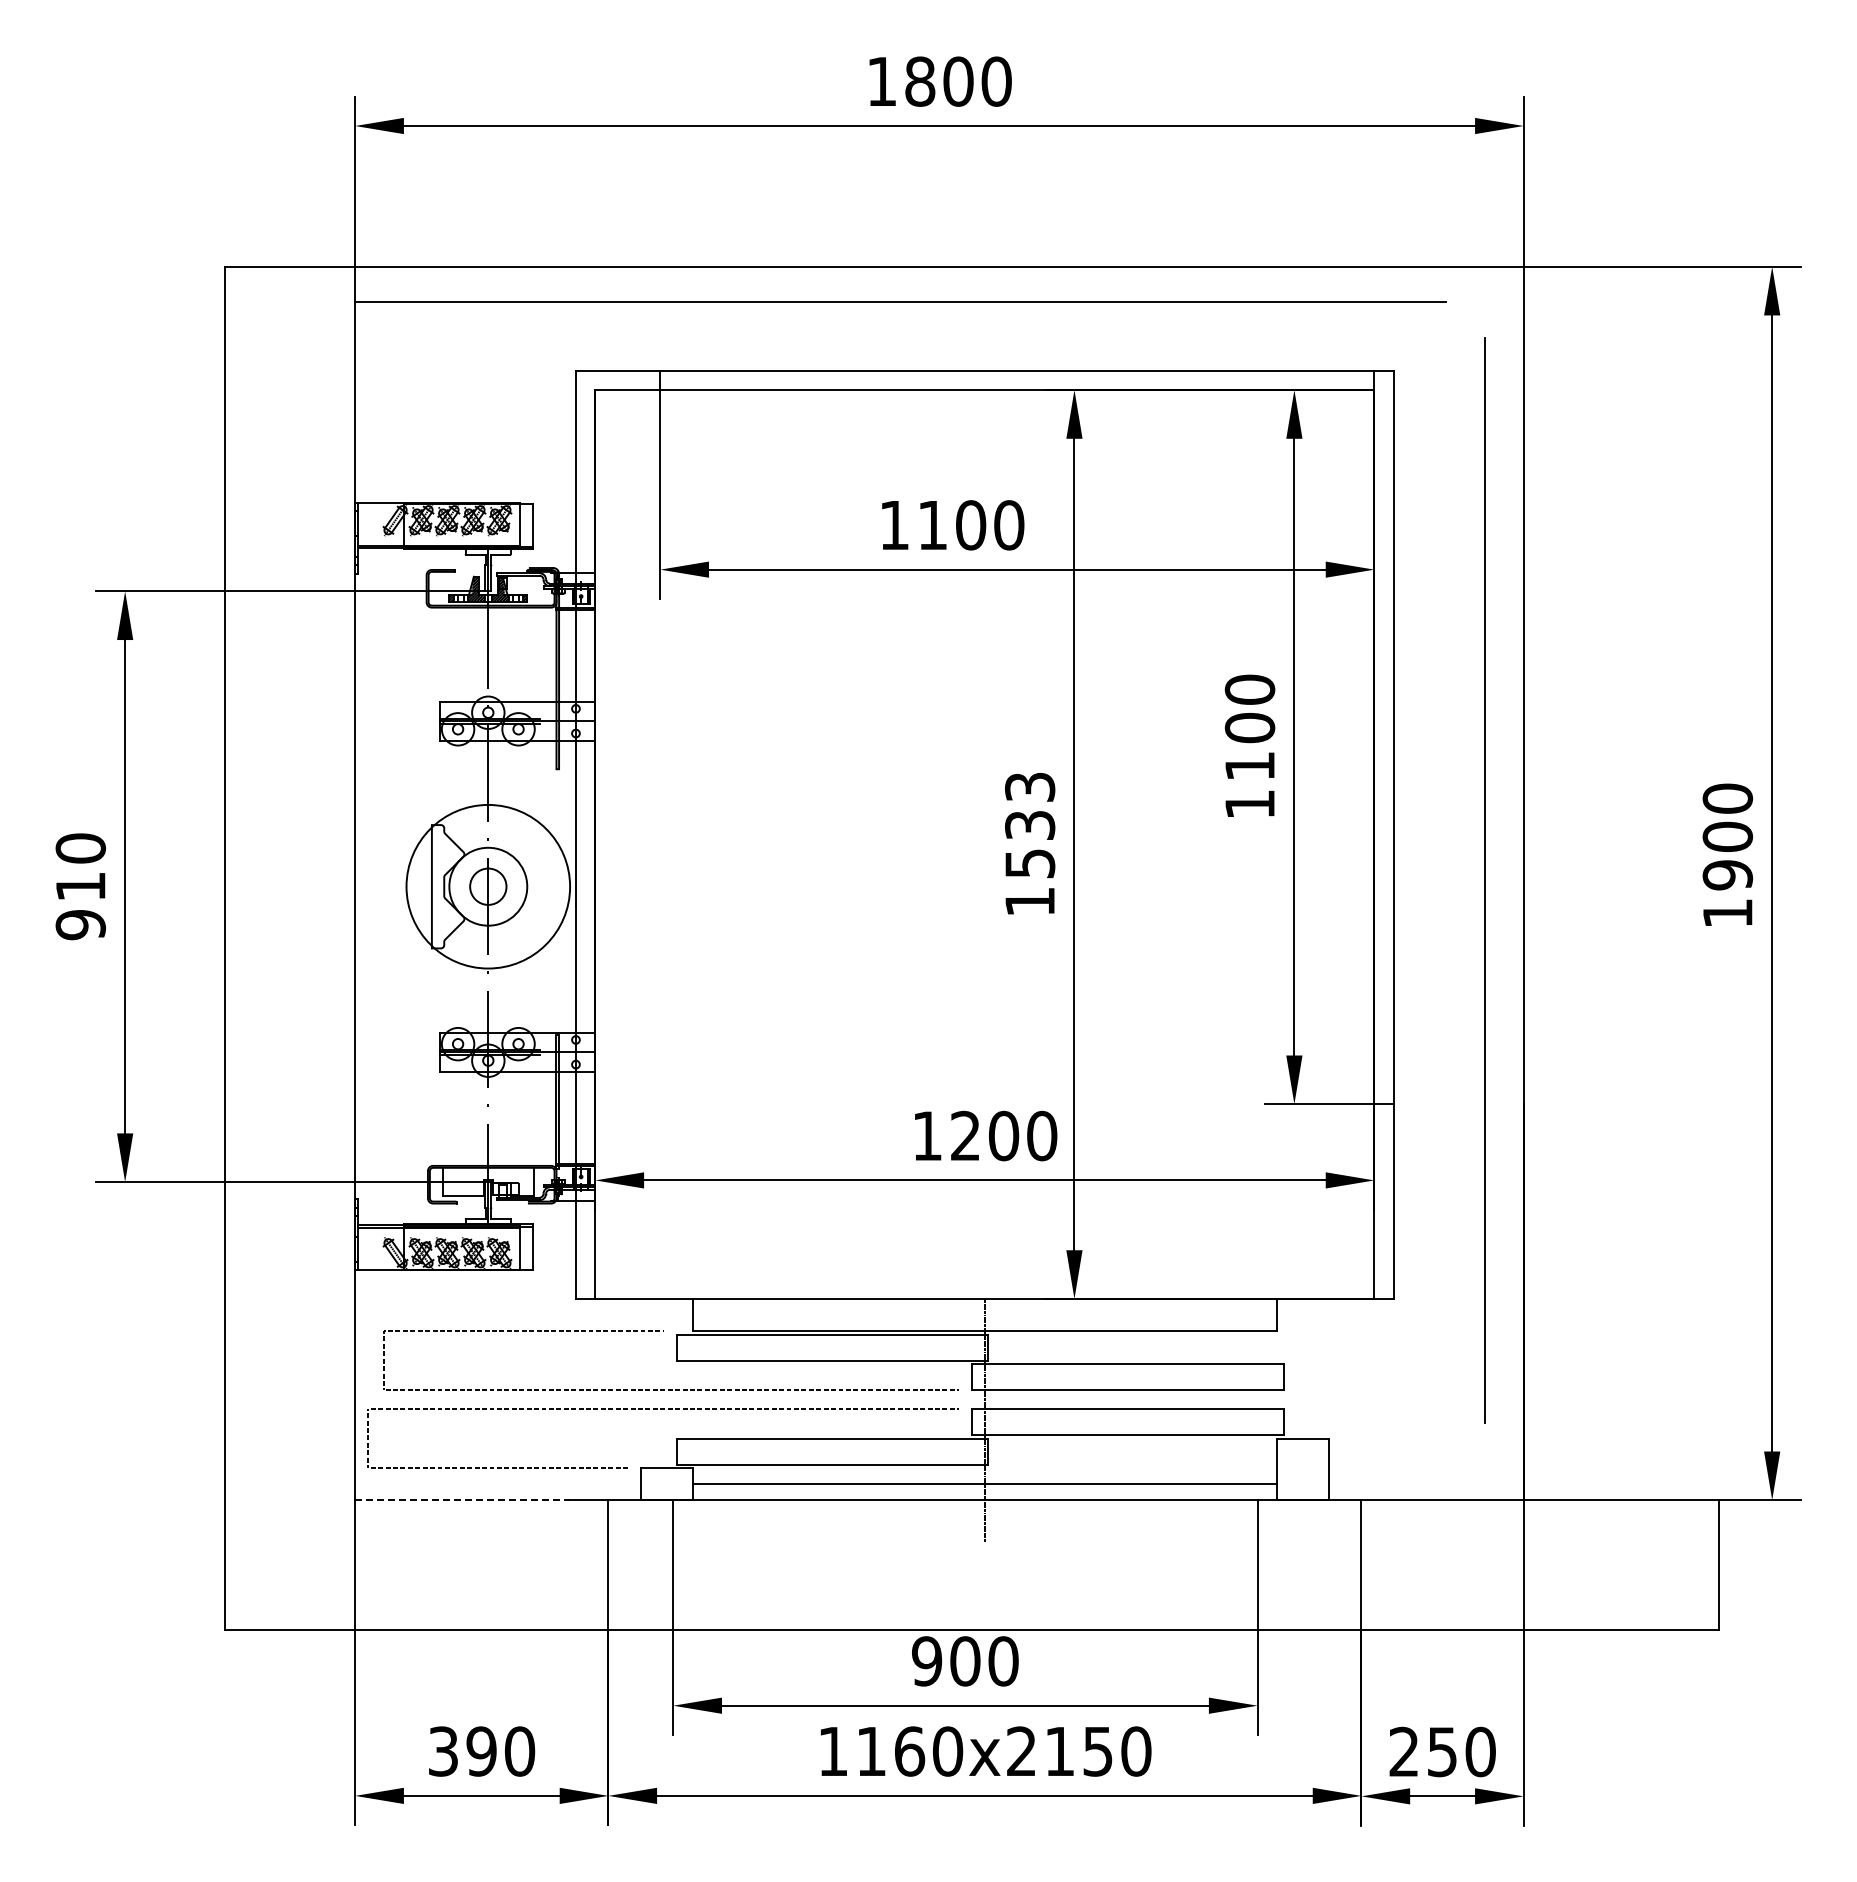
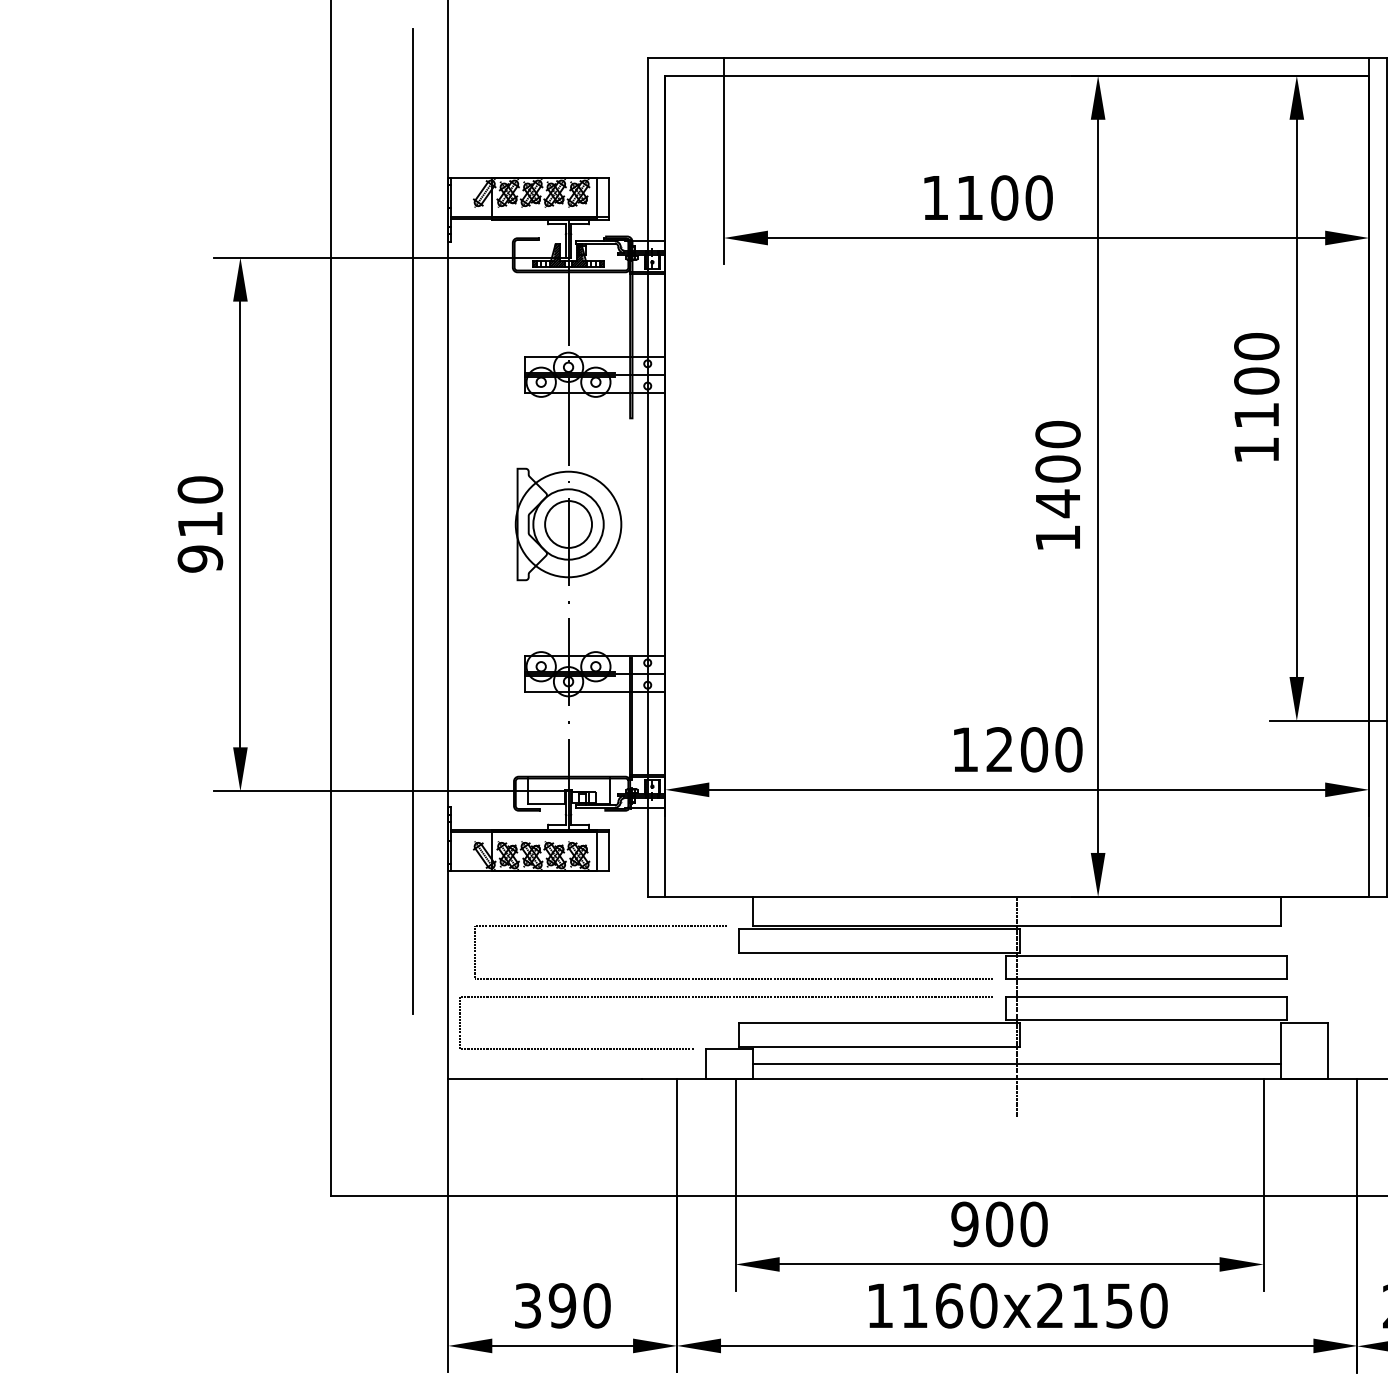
text: (1030, 825) -> (1058, 469), 1533 -> 1400
line: (316, 883) -> (413, 521), added
circle: (487, 886) -> (567, 524), size x0.71
circle: (488, 886) -> (568, 524), size x1.43
line: (462, 1500) -> (545, 1079), dashed -> solid

